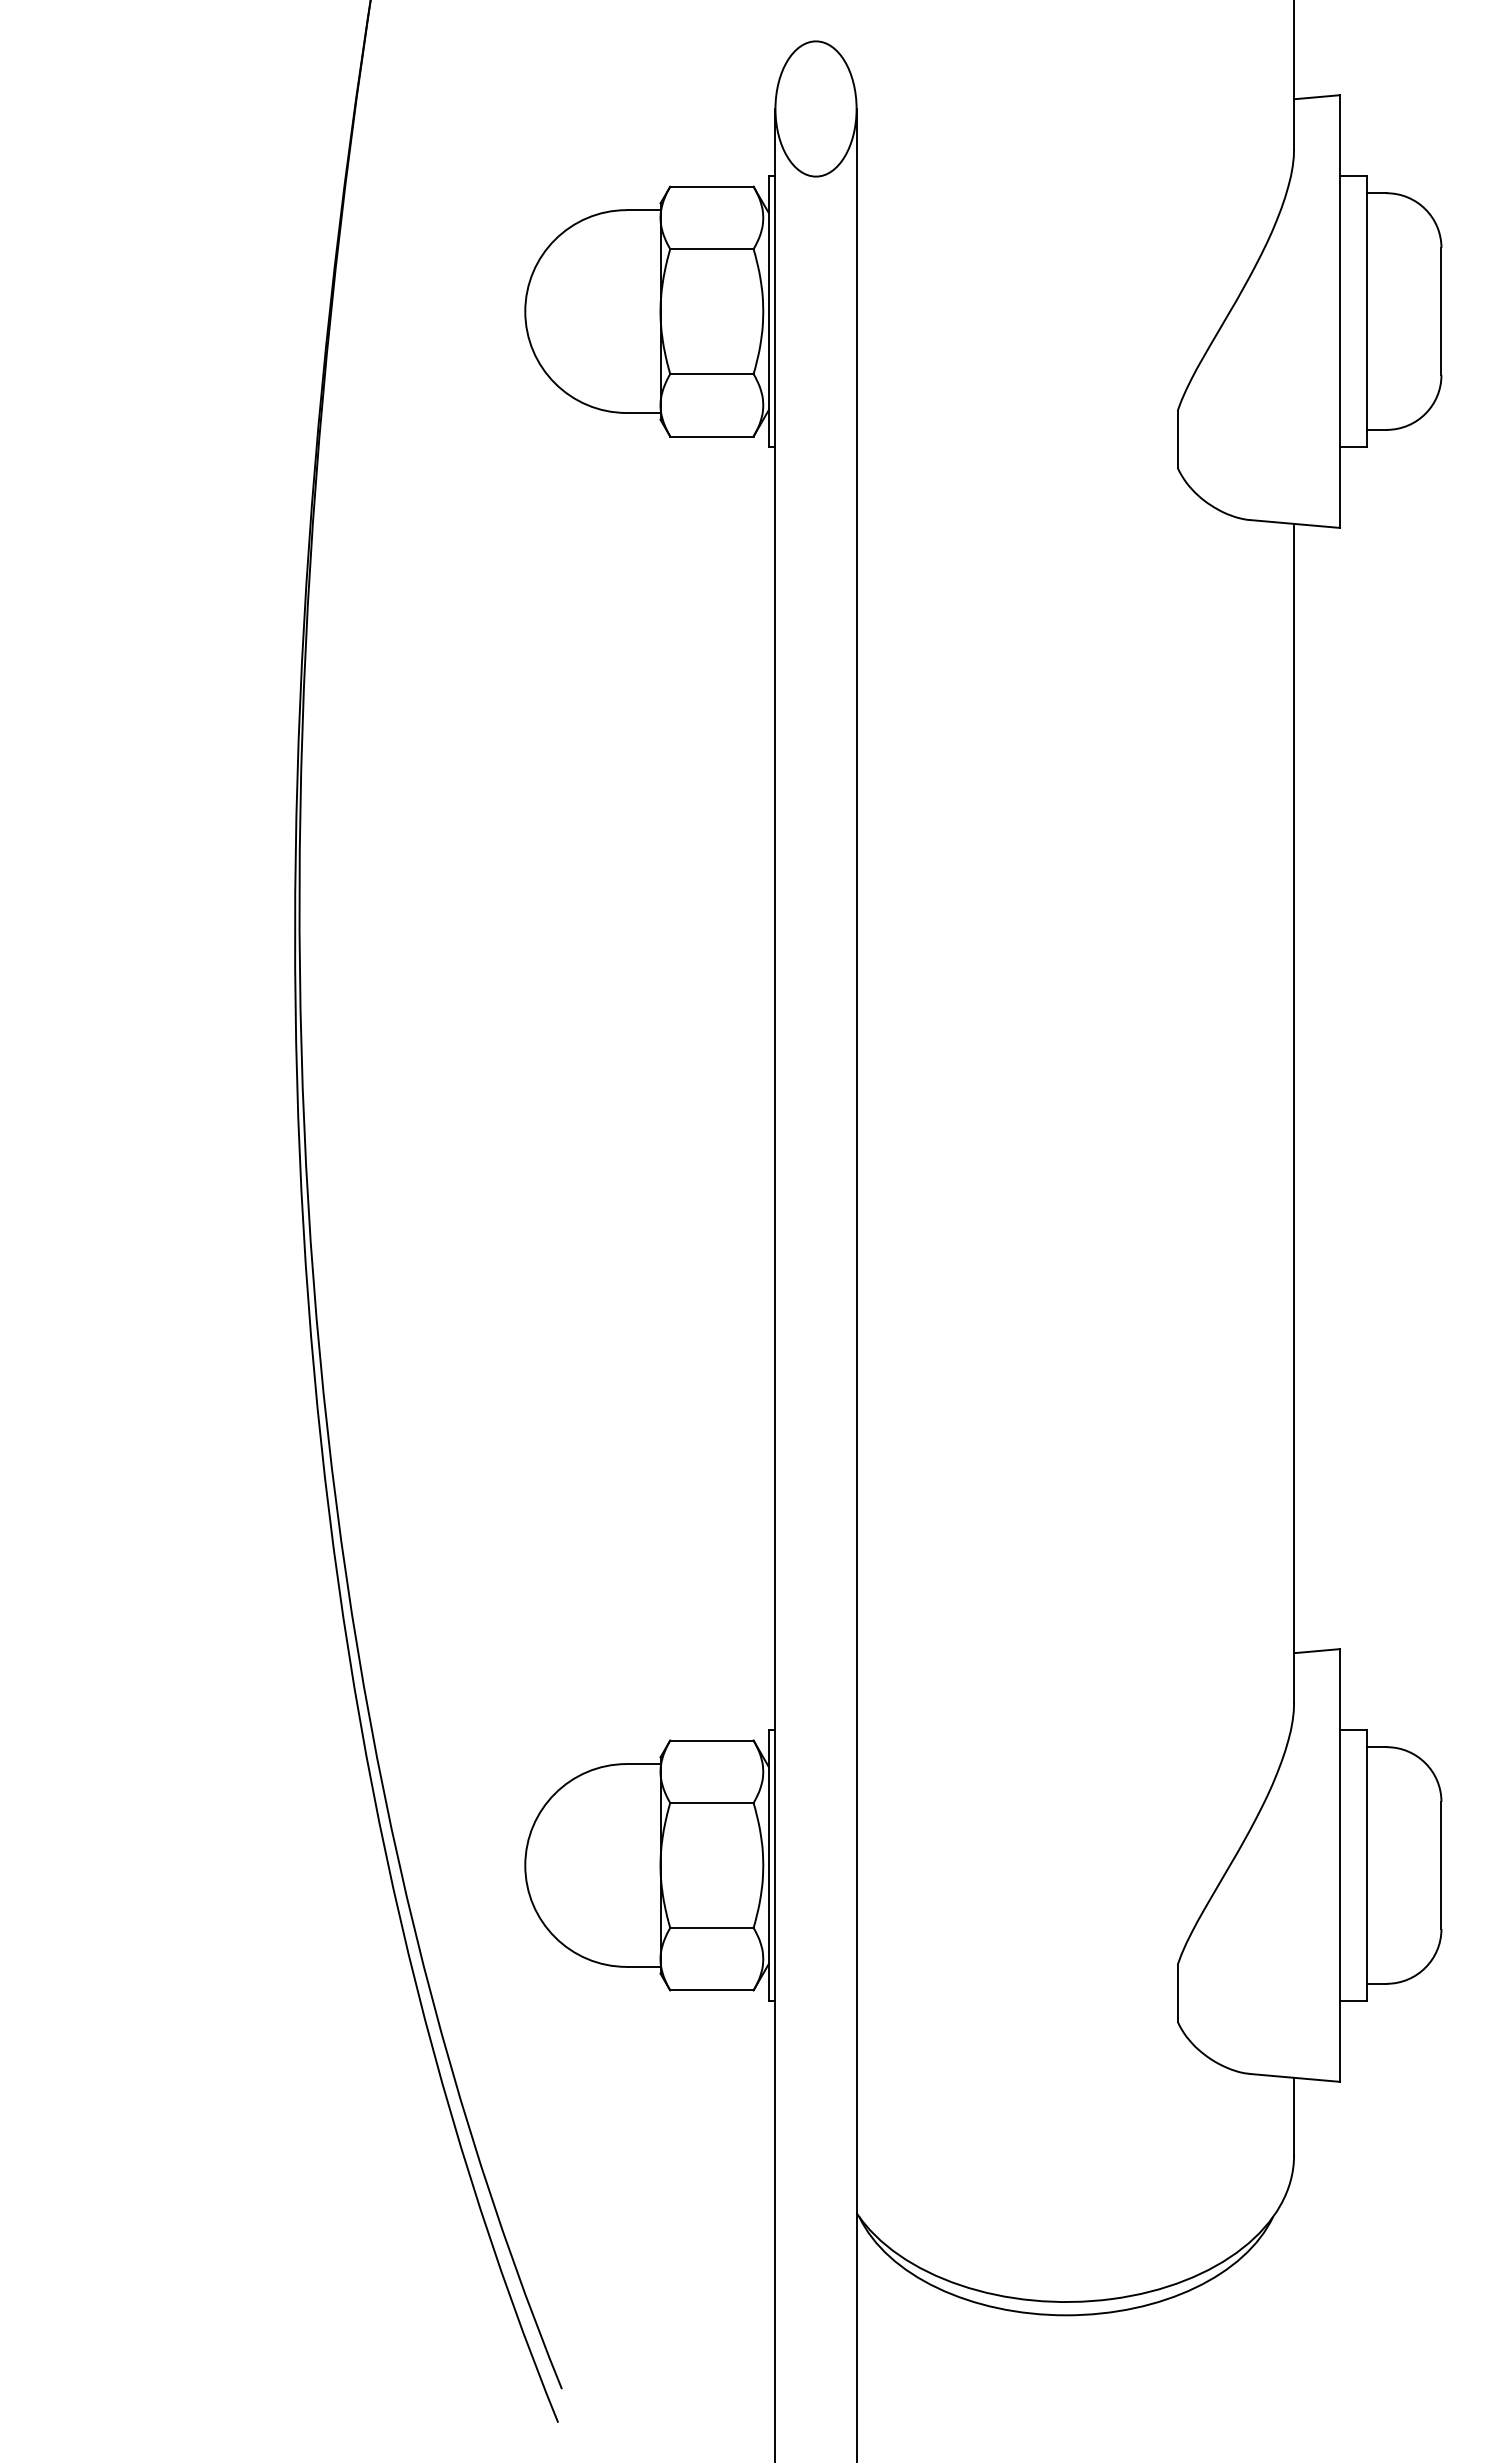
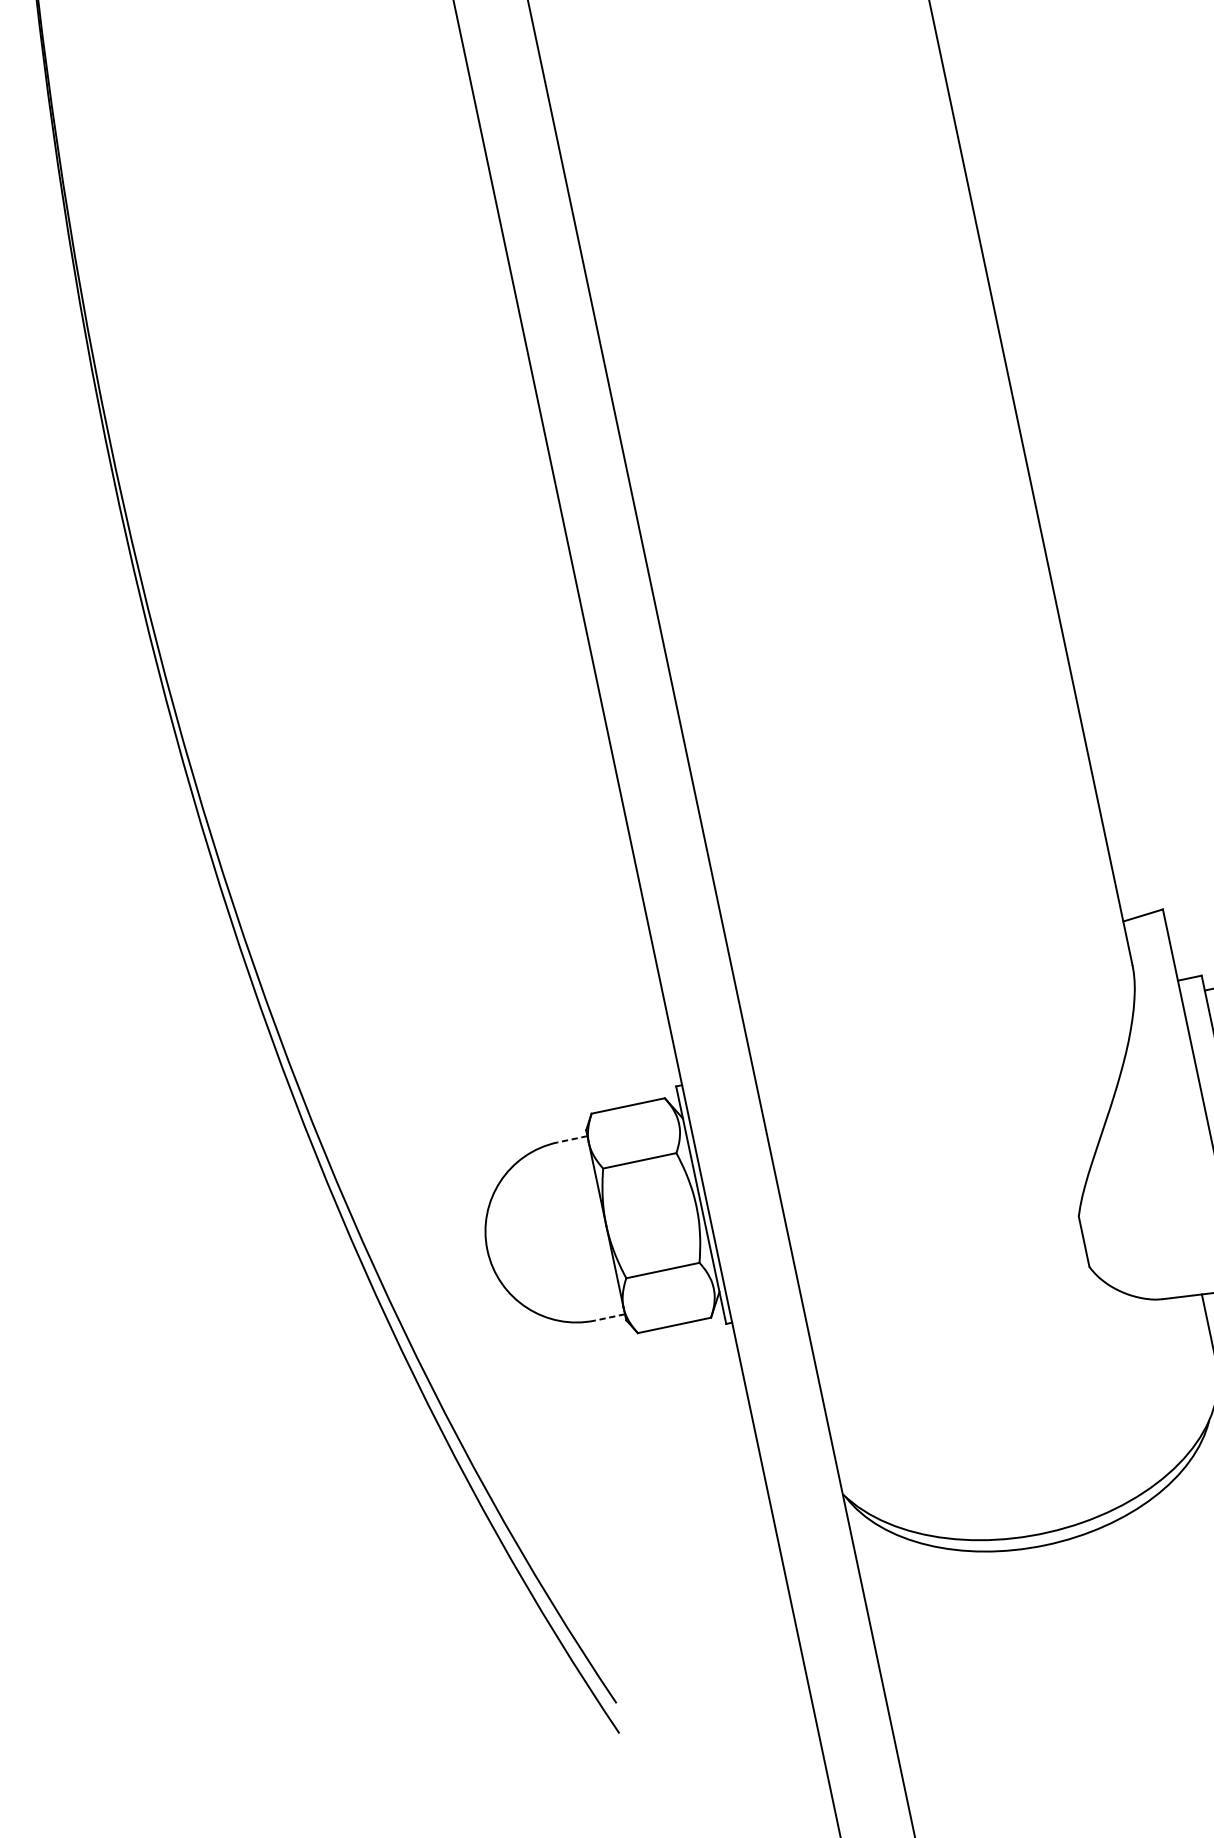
line: (643, 1764) -> (572, 1139), solid -> dashed
line: (643, 1966) -> (609, 1317), solid -> dashed

